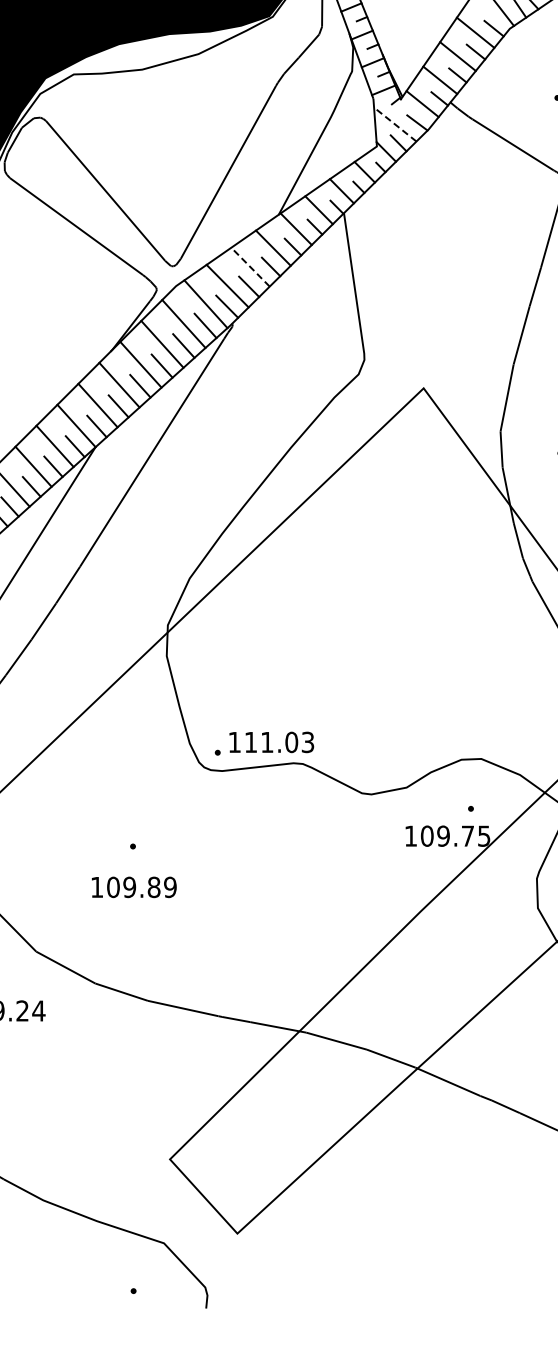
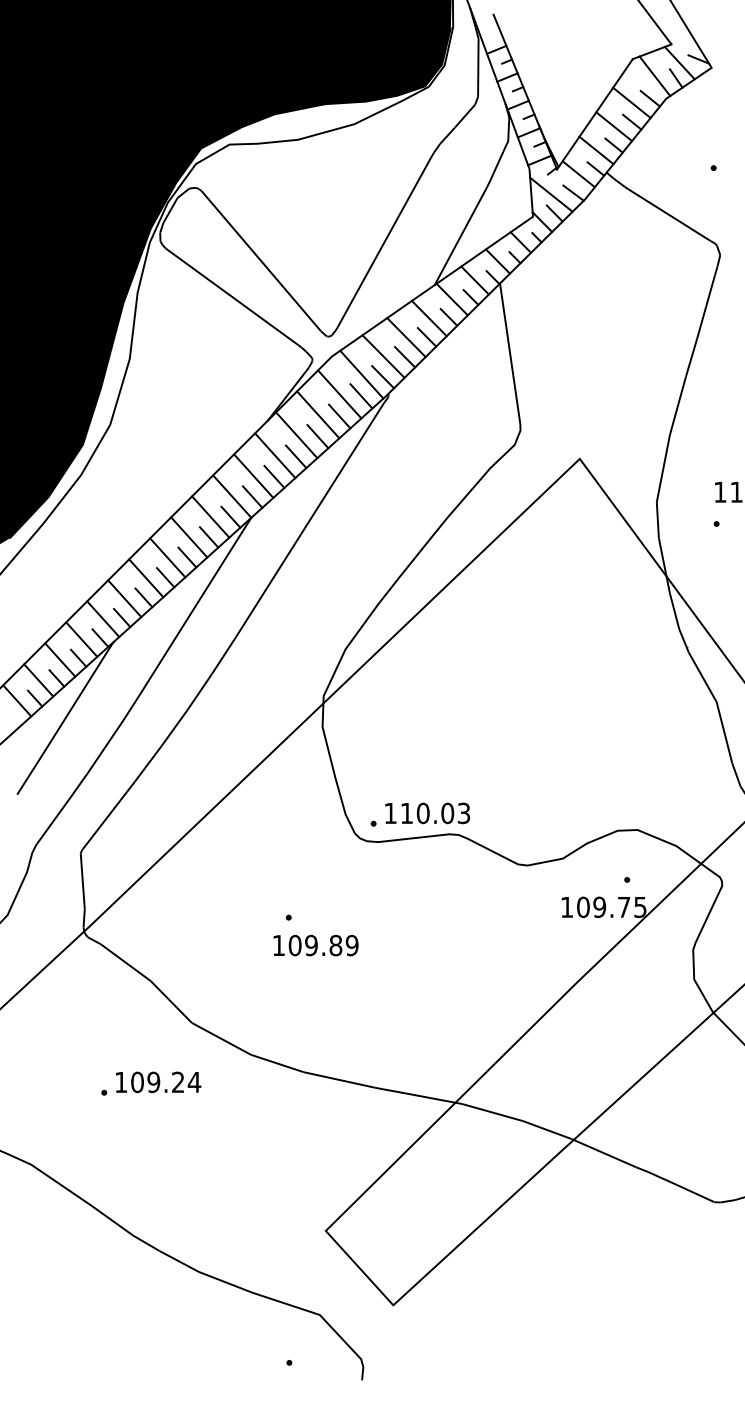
line: (394, 124) -> (550, 194), dashed -> solid
line: (250, 267) -> (406, 337), dashed -> solid
text: (266, 742) -> (422, 813), 111.03 -> 110.03
text: (133, 887) -> (315, 945), moved

